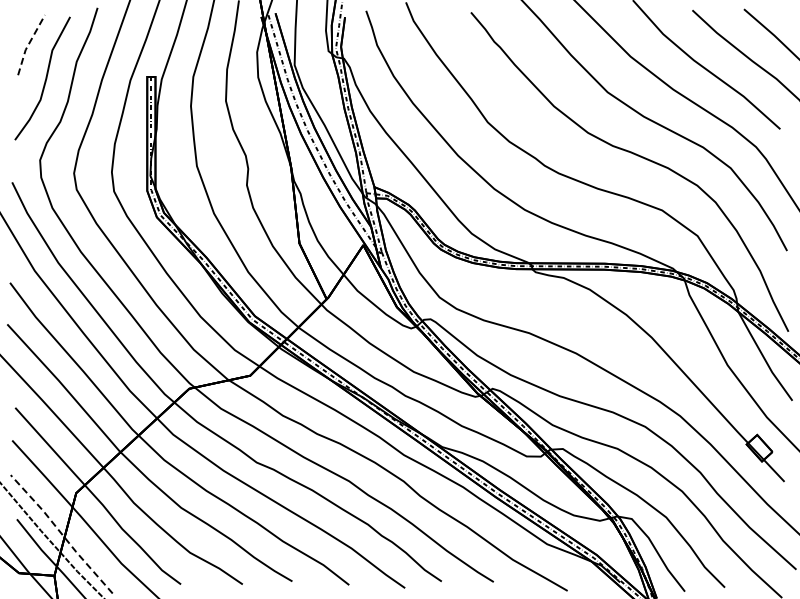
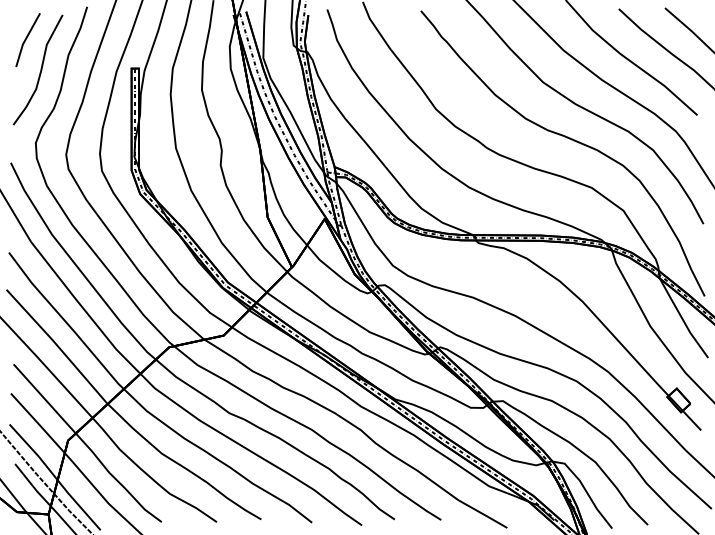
line: (28, 44) -> (25, 39), dashed -> solid
line: (61, 534) -> (54, 477), dashed -> solid

